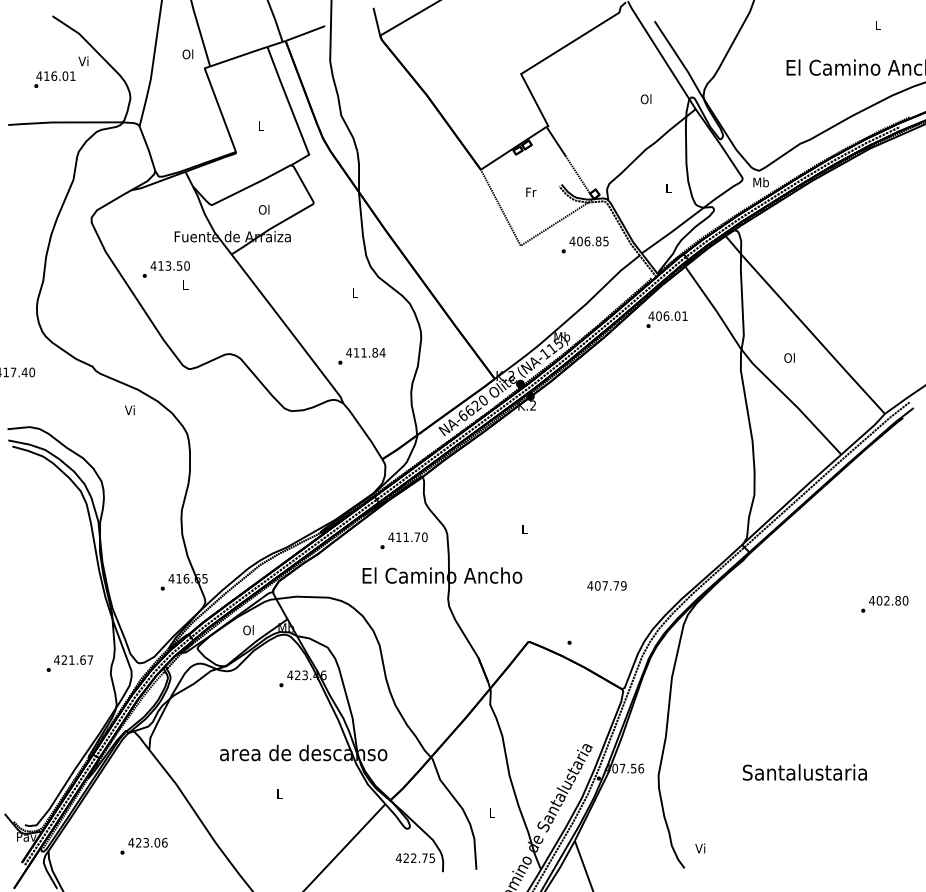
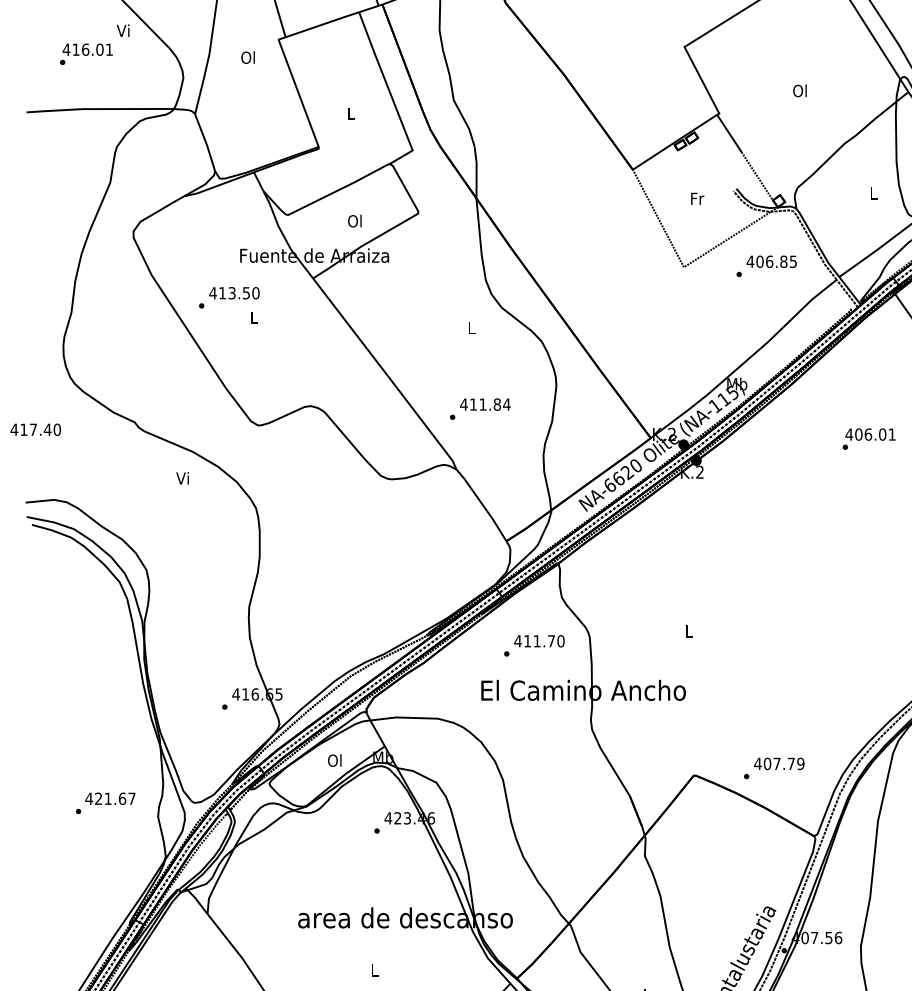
text: (187, 54) -> (247, 57), moved
text: (645, 99) -> (799, 91), moved
text: (666, 319) -> (868, 438), moved
text: (606, 585) -> (778, 763), moved

